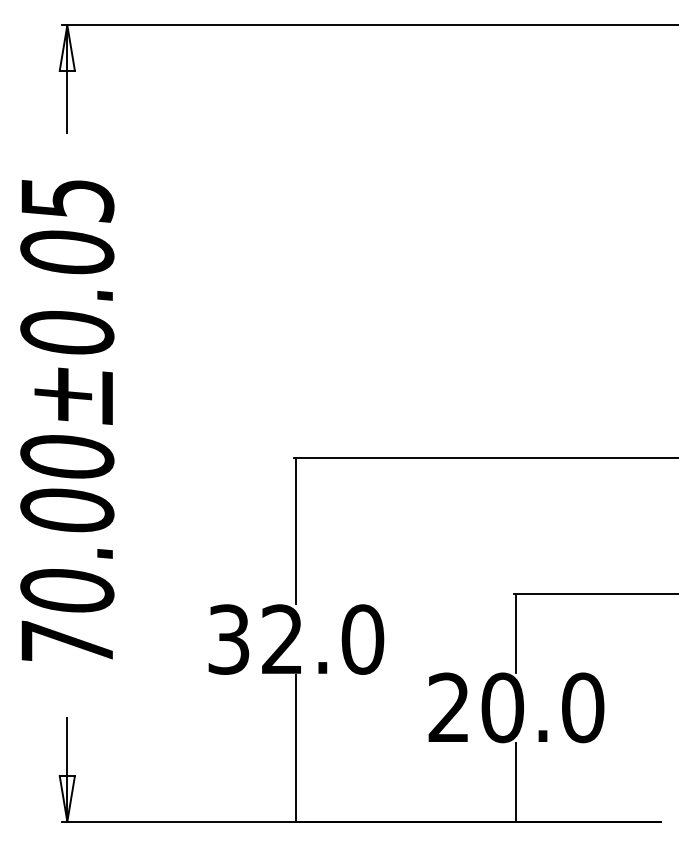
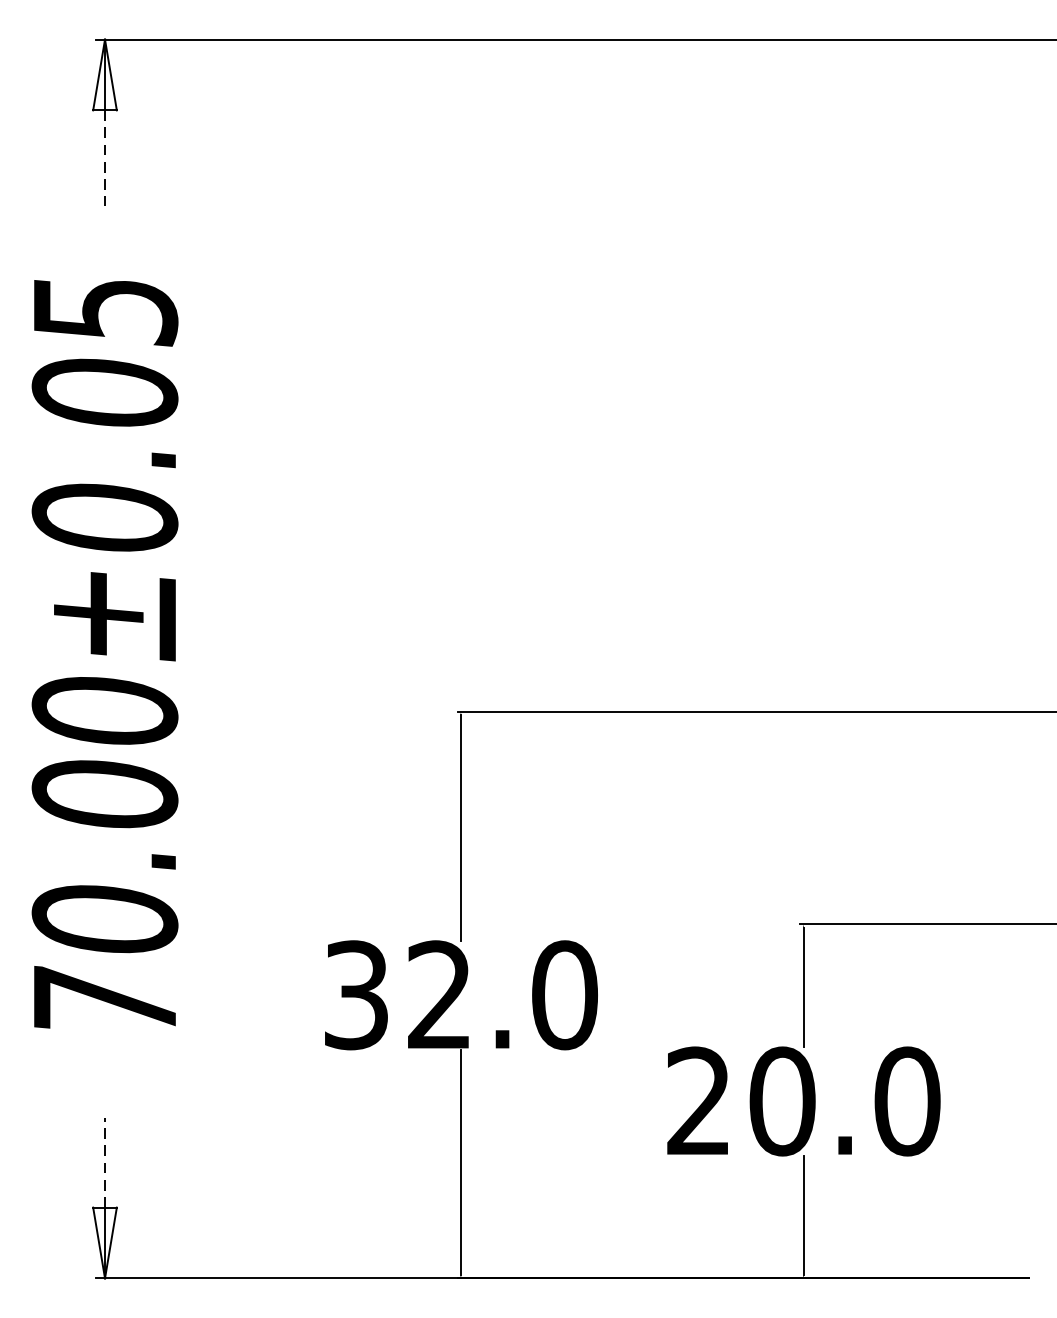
line: (67, 101) -> (105, 157), solid -> dashed
line: (67, 747) -> (105, 1163), solid -> dashed

